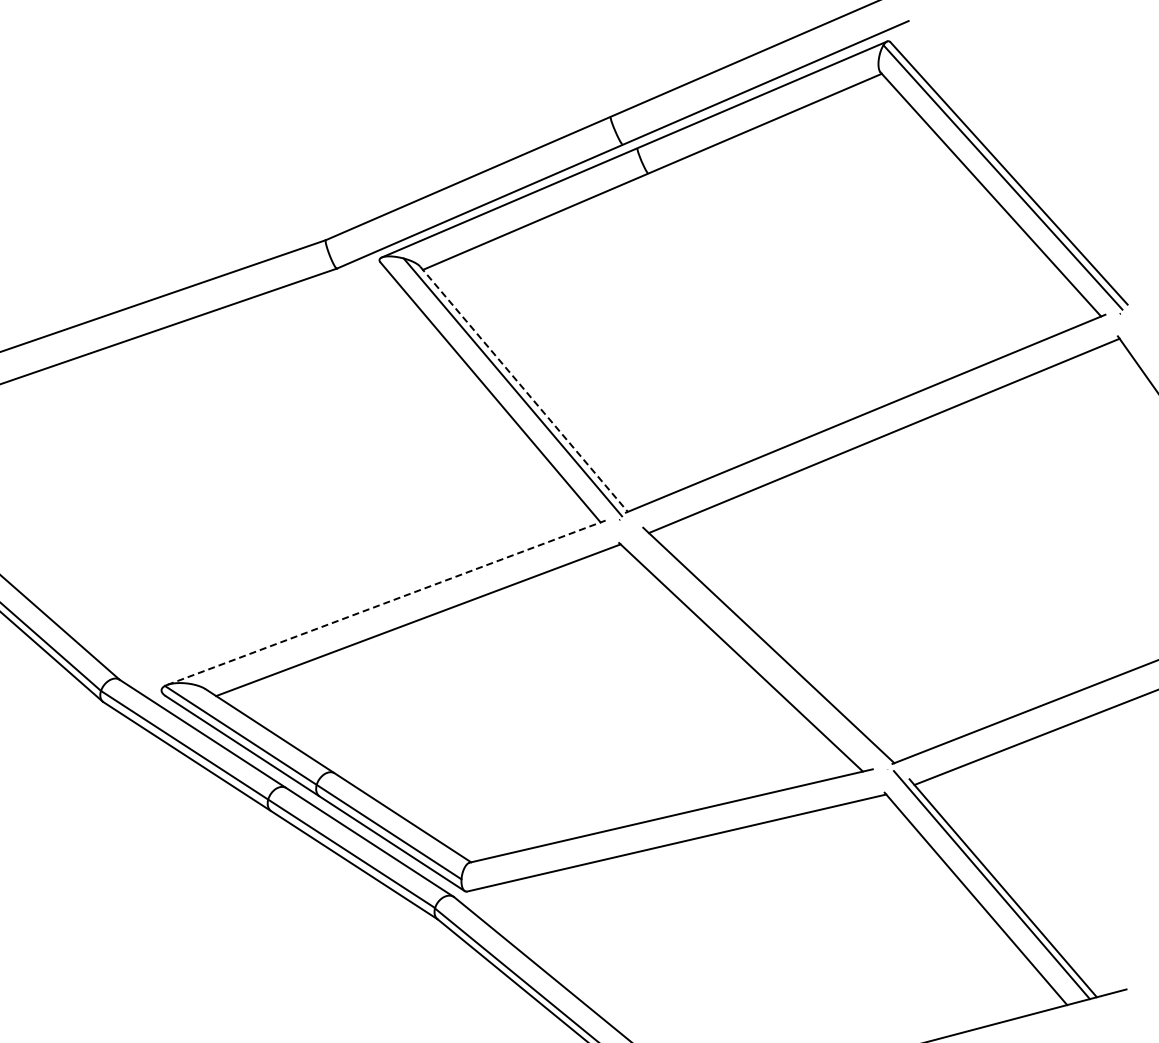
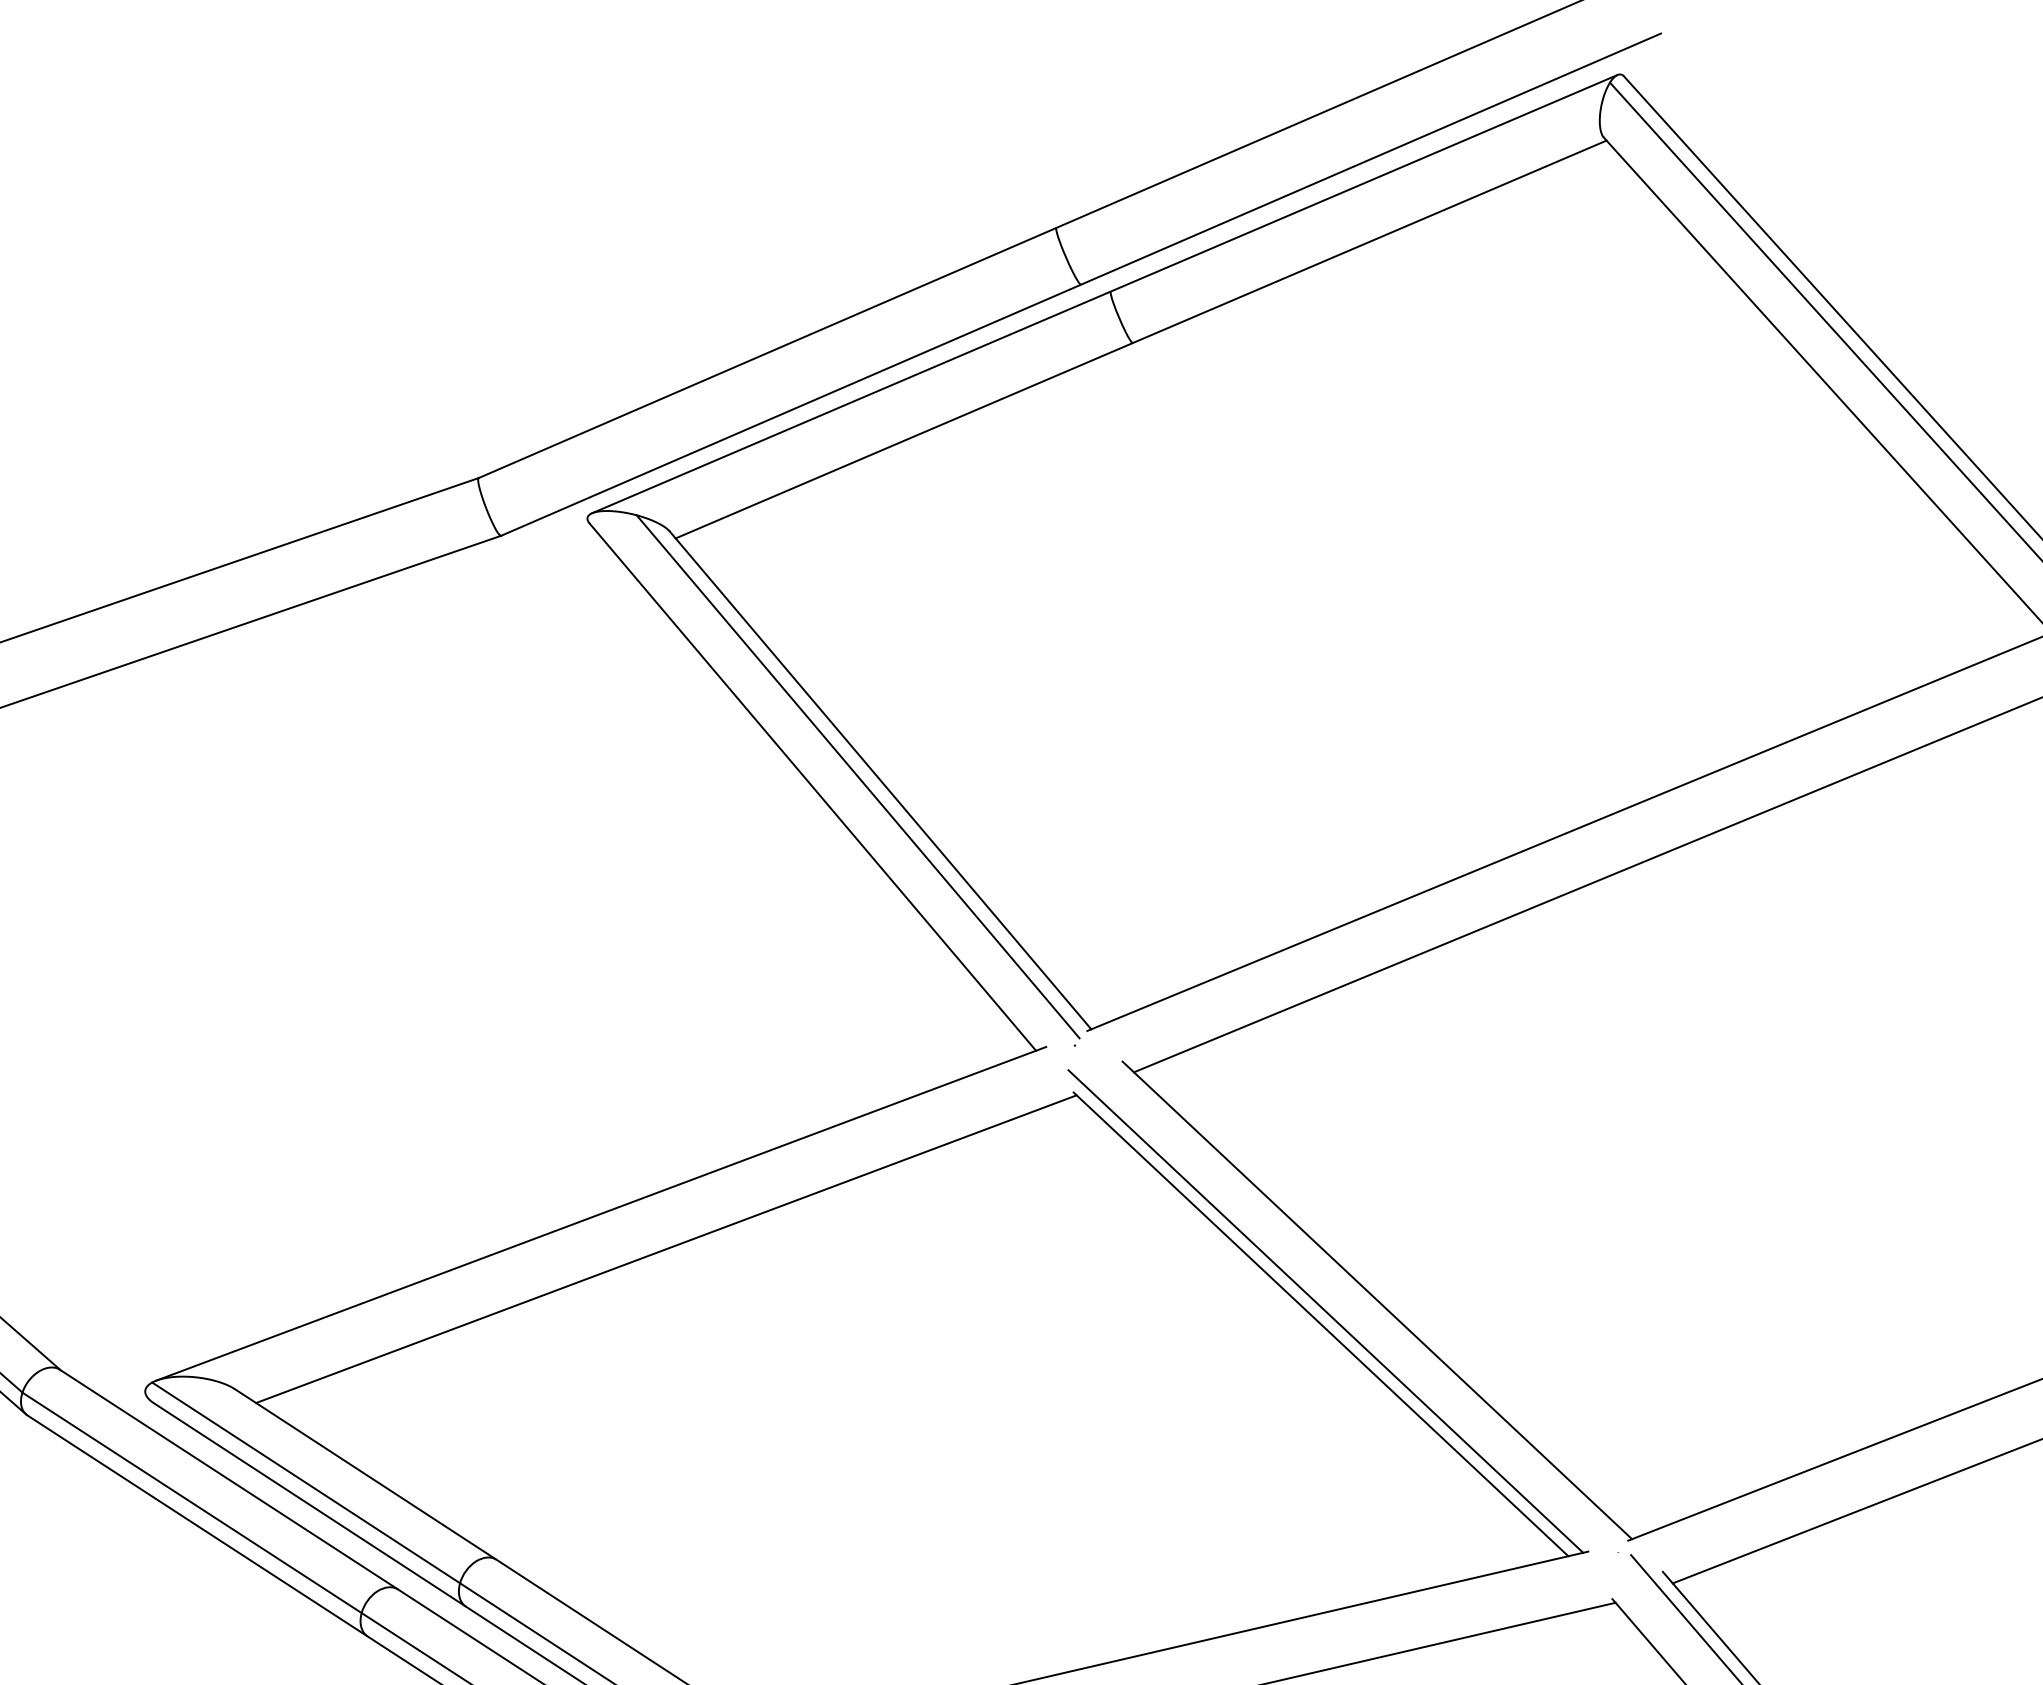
line: (524, 389) -> (881, 781), dashed -> solid
line: (386, 602) -> (601, 1213), dashed -> solid
line: (743, 650) -> (1325, 1310), added

